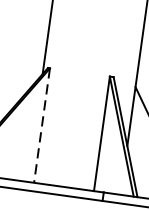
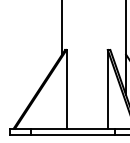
line: (41, 125) -> (66, 89), dashed -> solid

